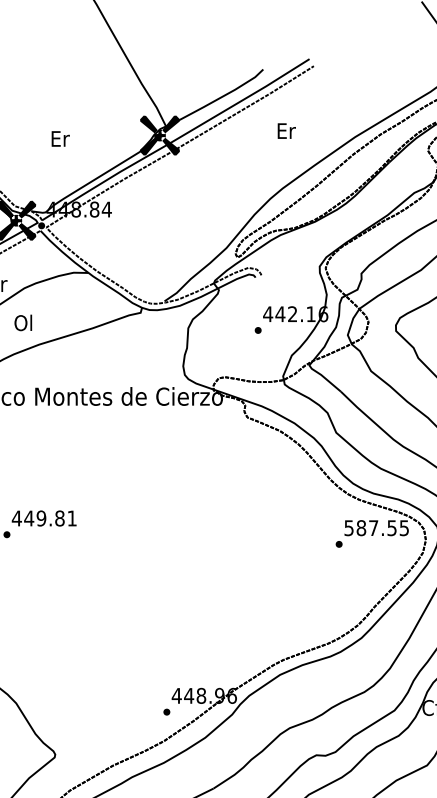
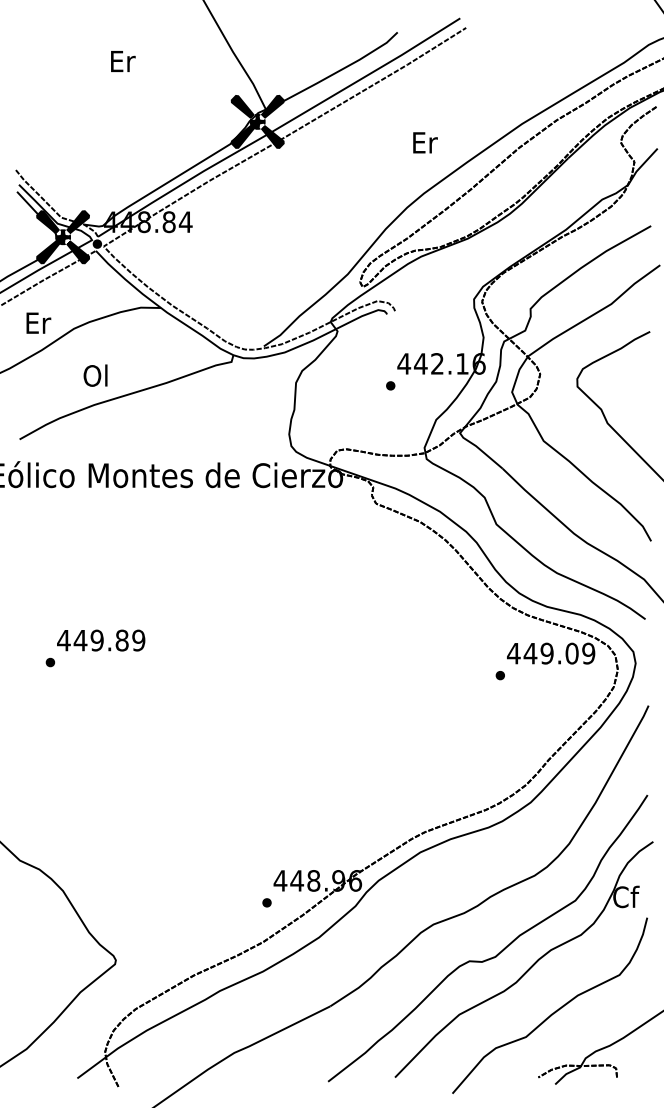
text: (286, 130) -> (425, 142), moved
text: (60, 138) -> (123, 61), moved
text: (23, 322) -> (95, 375), moved
text: (71, 518) -> (138, 640), 449.81 -> 449.89
text: (376, 528) -> (551, 653), 587.55 -> 449.09

